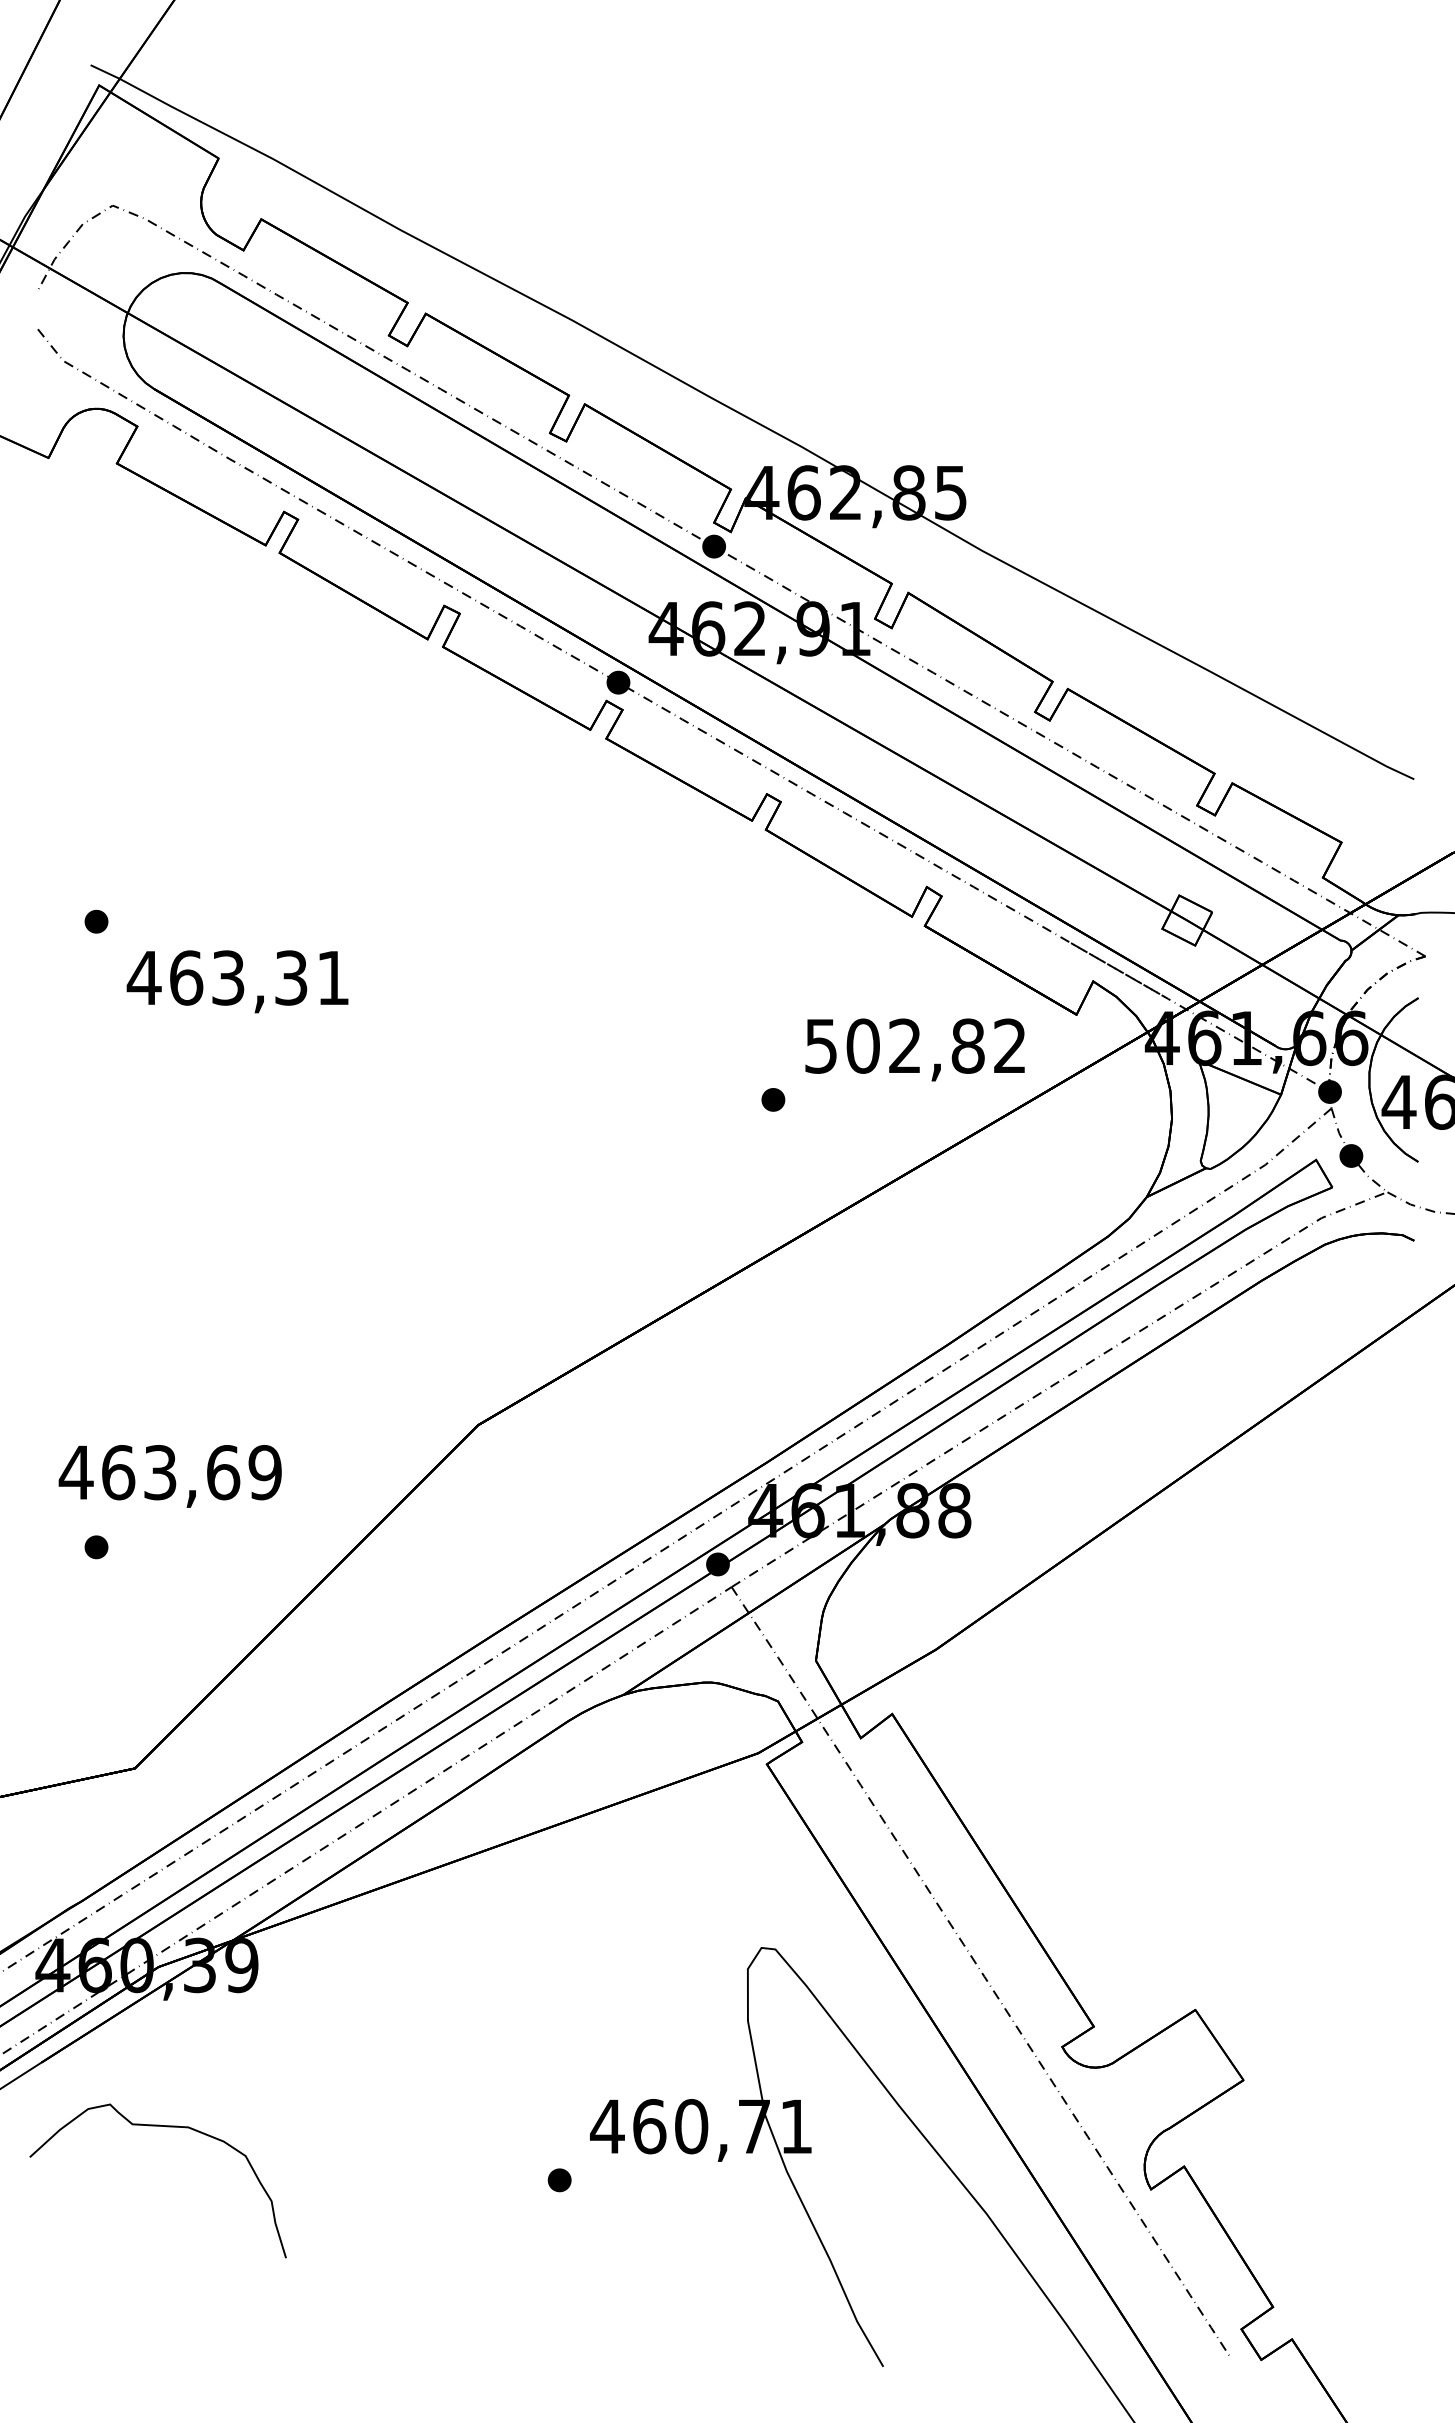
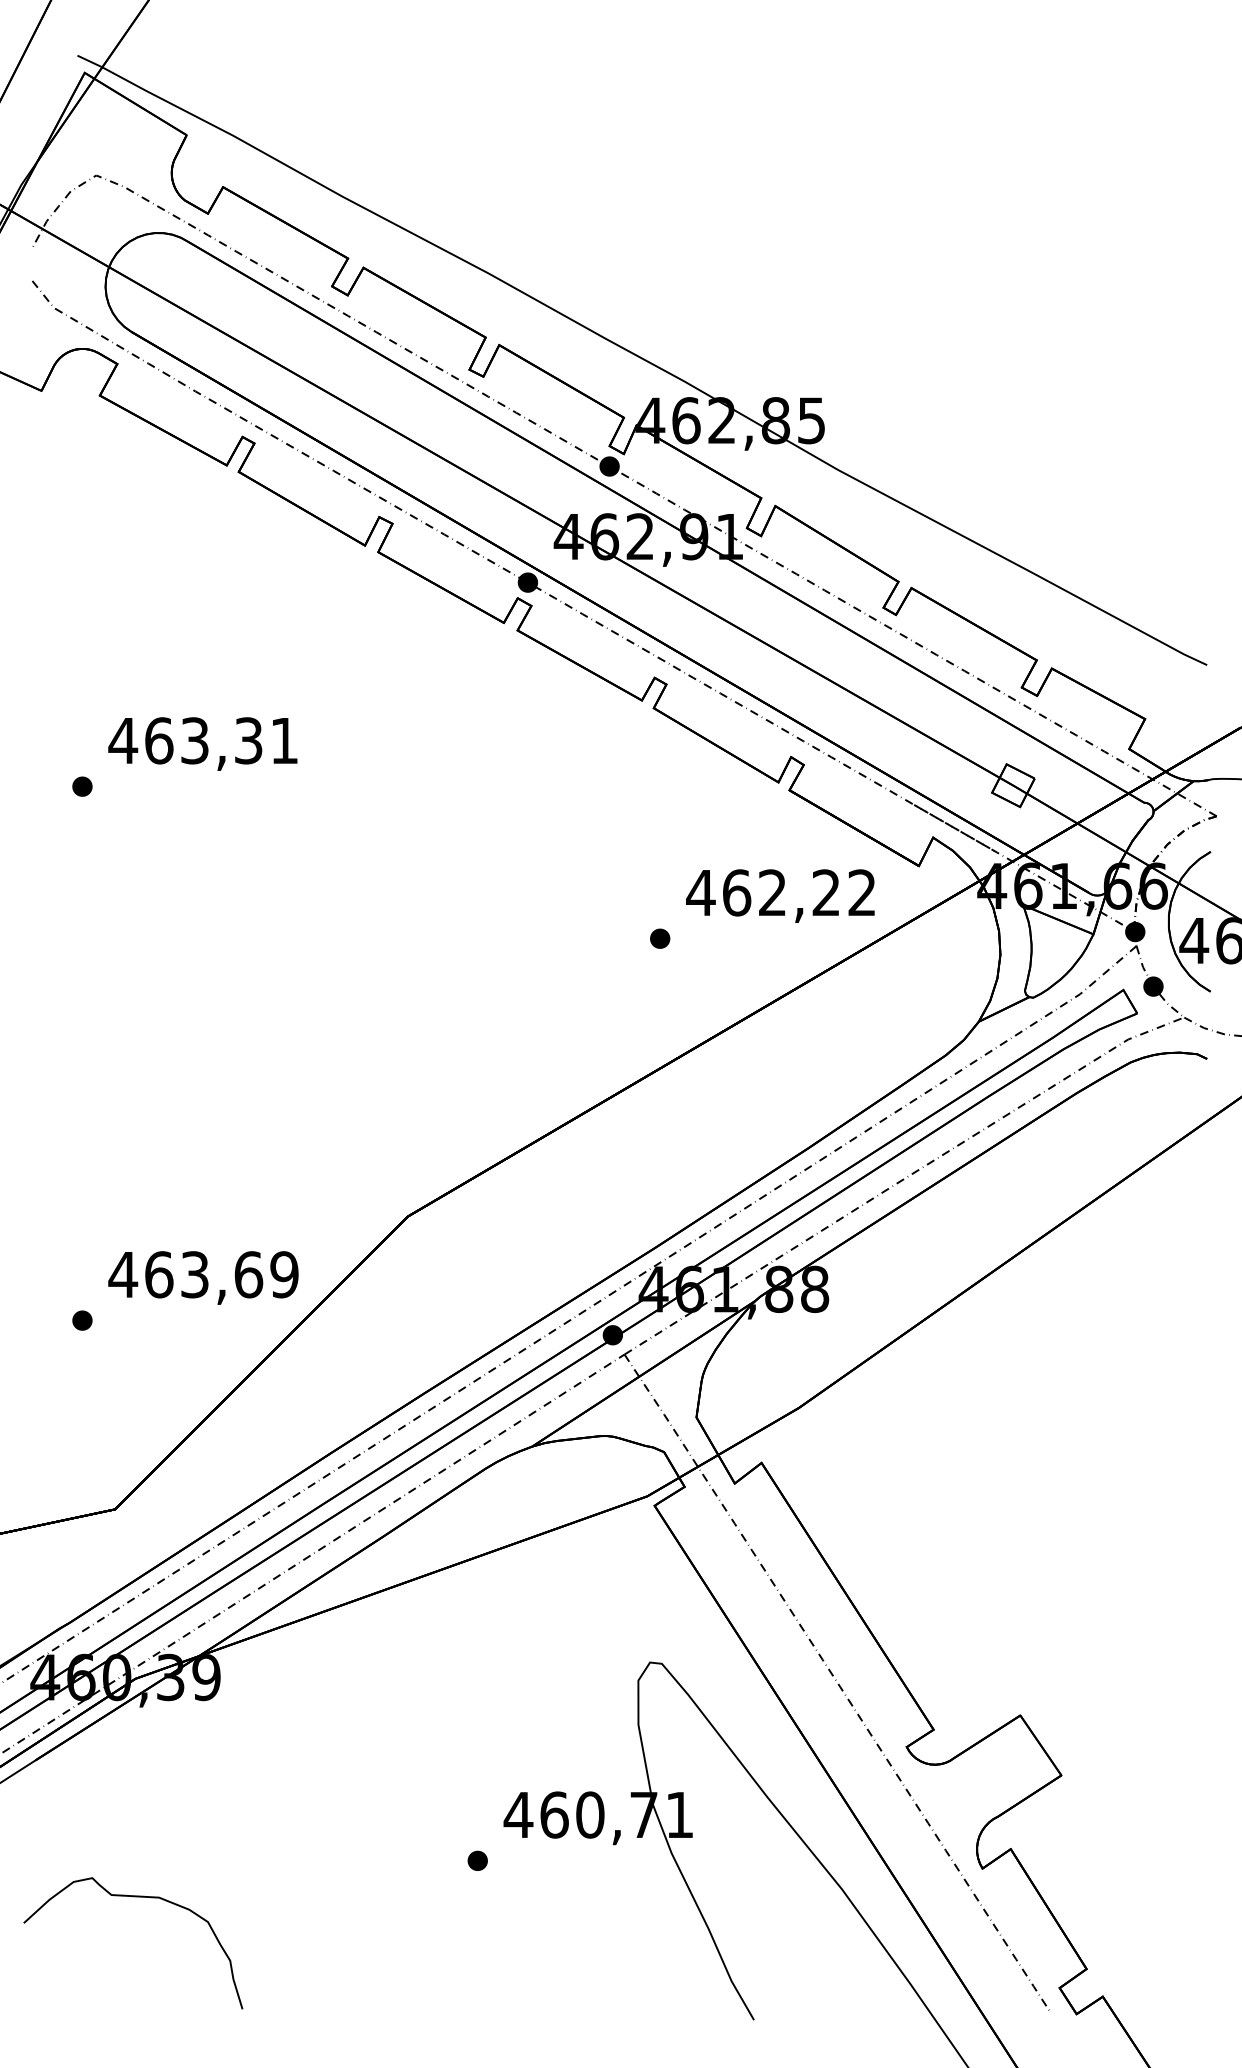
text: (237, 981) -> (202, 743), moved
text: (893, 1045) -> (762, 892), 502,82 -> 462,22
text: (169, 1476) -> (202, 1278), moved
curve: (166, 2127) -> (140, 1897), moved

